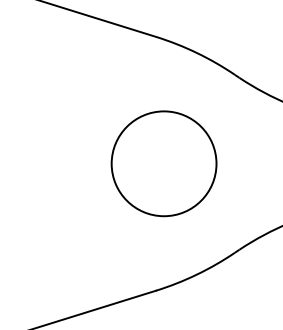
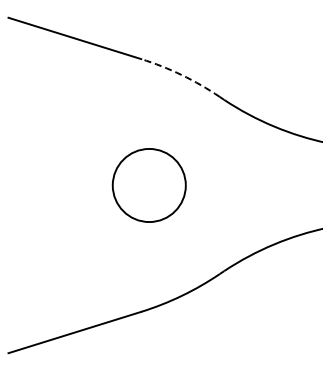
arc: (196, 53) -> (181, 75), solid -> dashed
circle: (164, 163) -> (149, 185), size x0.7

